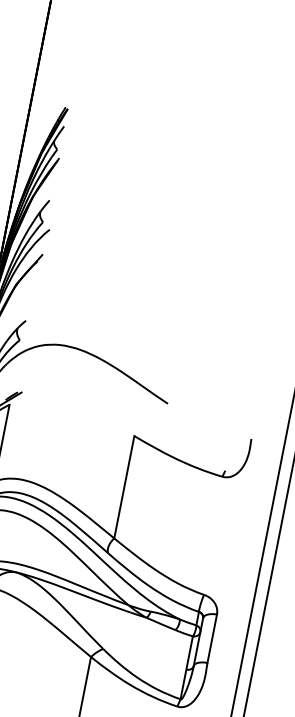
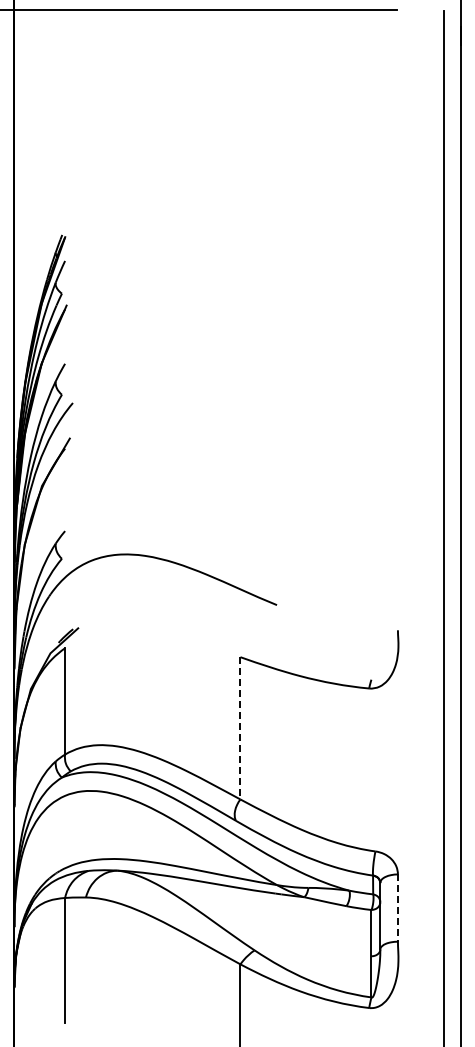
line: (124, 487) -> (240, 728), solid -> dashed
line: (211, 639) -> (397, 908), solid -> dashed

